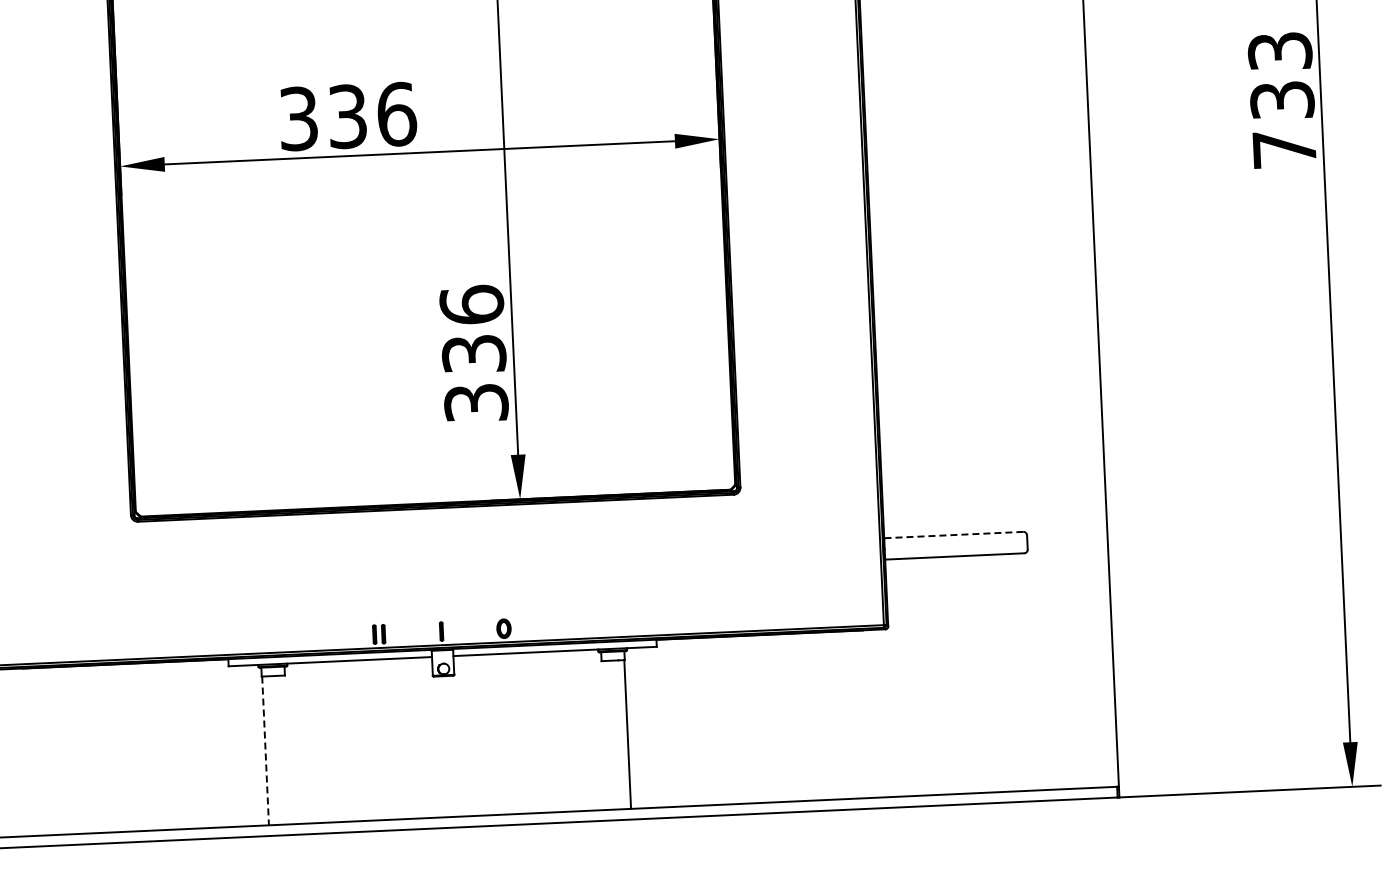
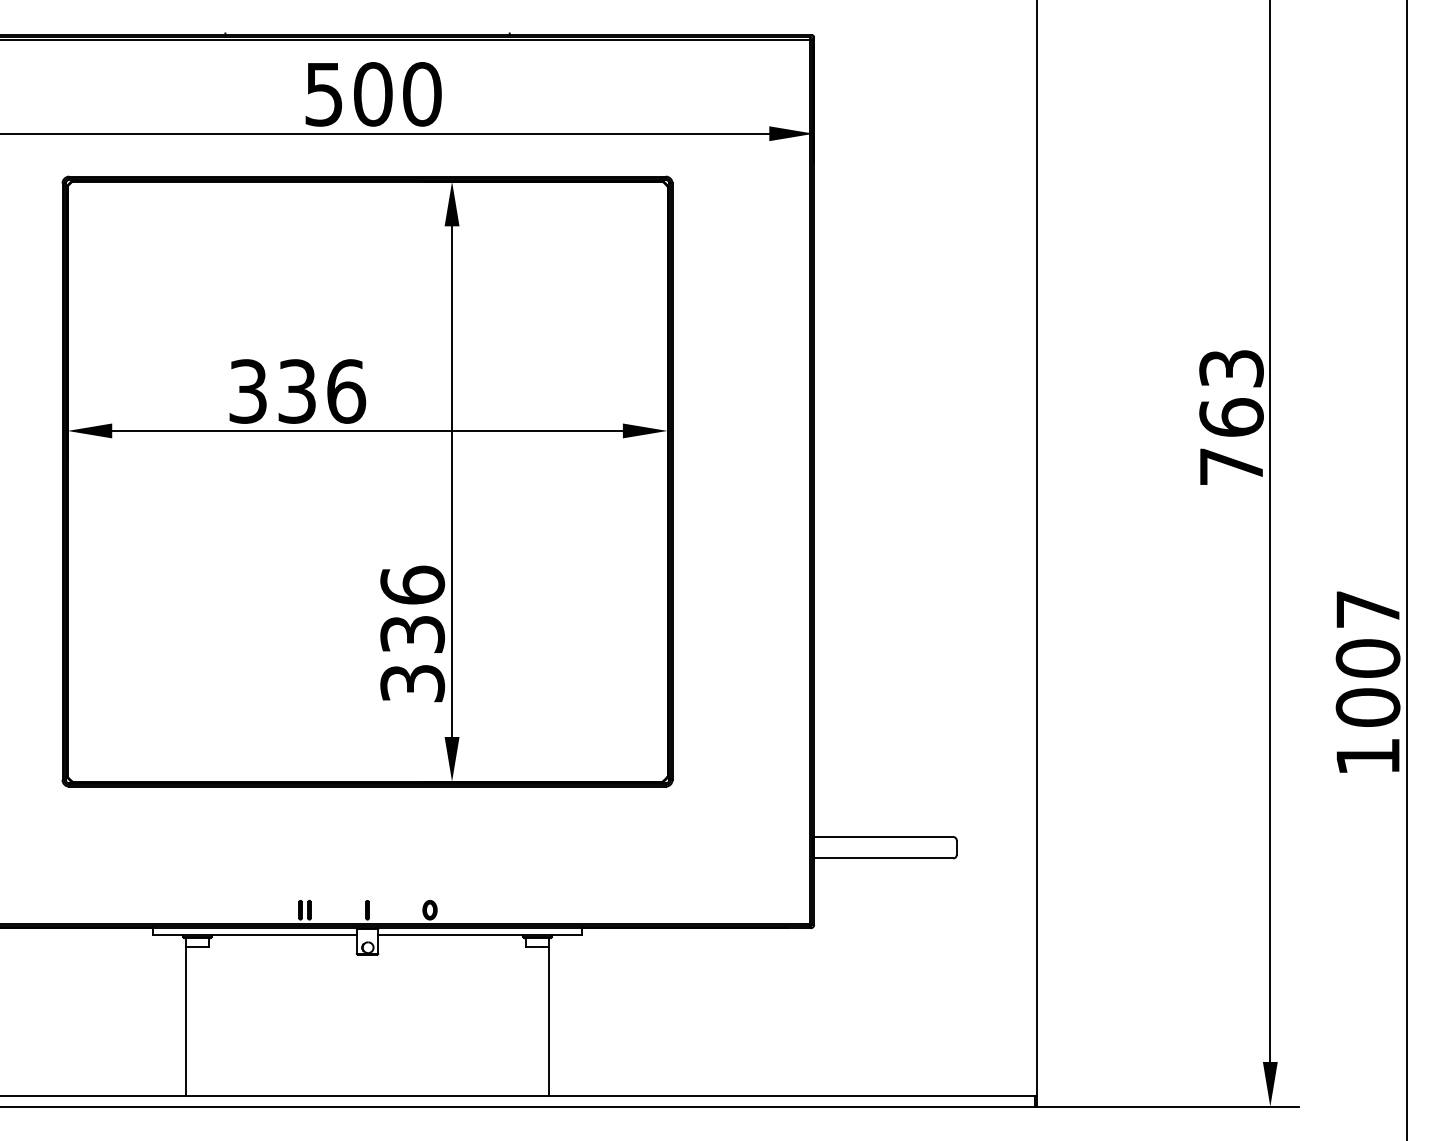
text: (1282, 100) -> (1231, 417), 733 -> 763
line: (953, 535) -> (883, 837), dashed -> solid
line: (265, 750) -> (186, 1021), dashed -> solid

